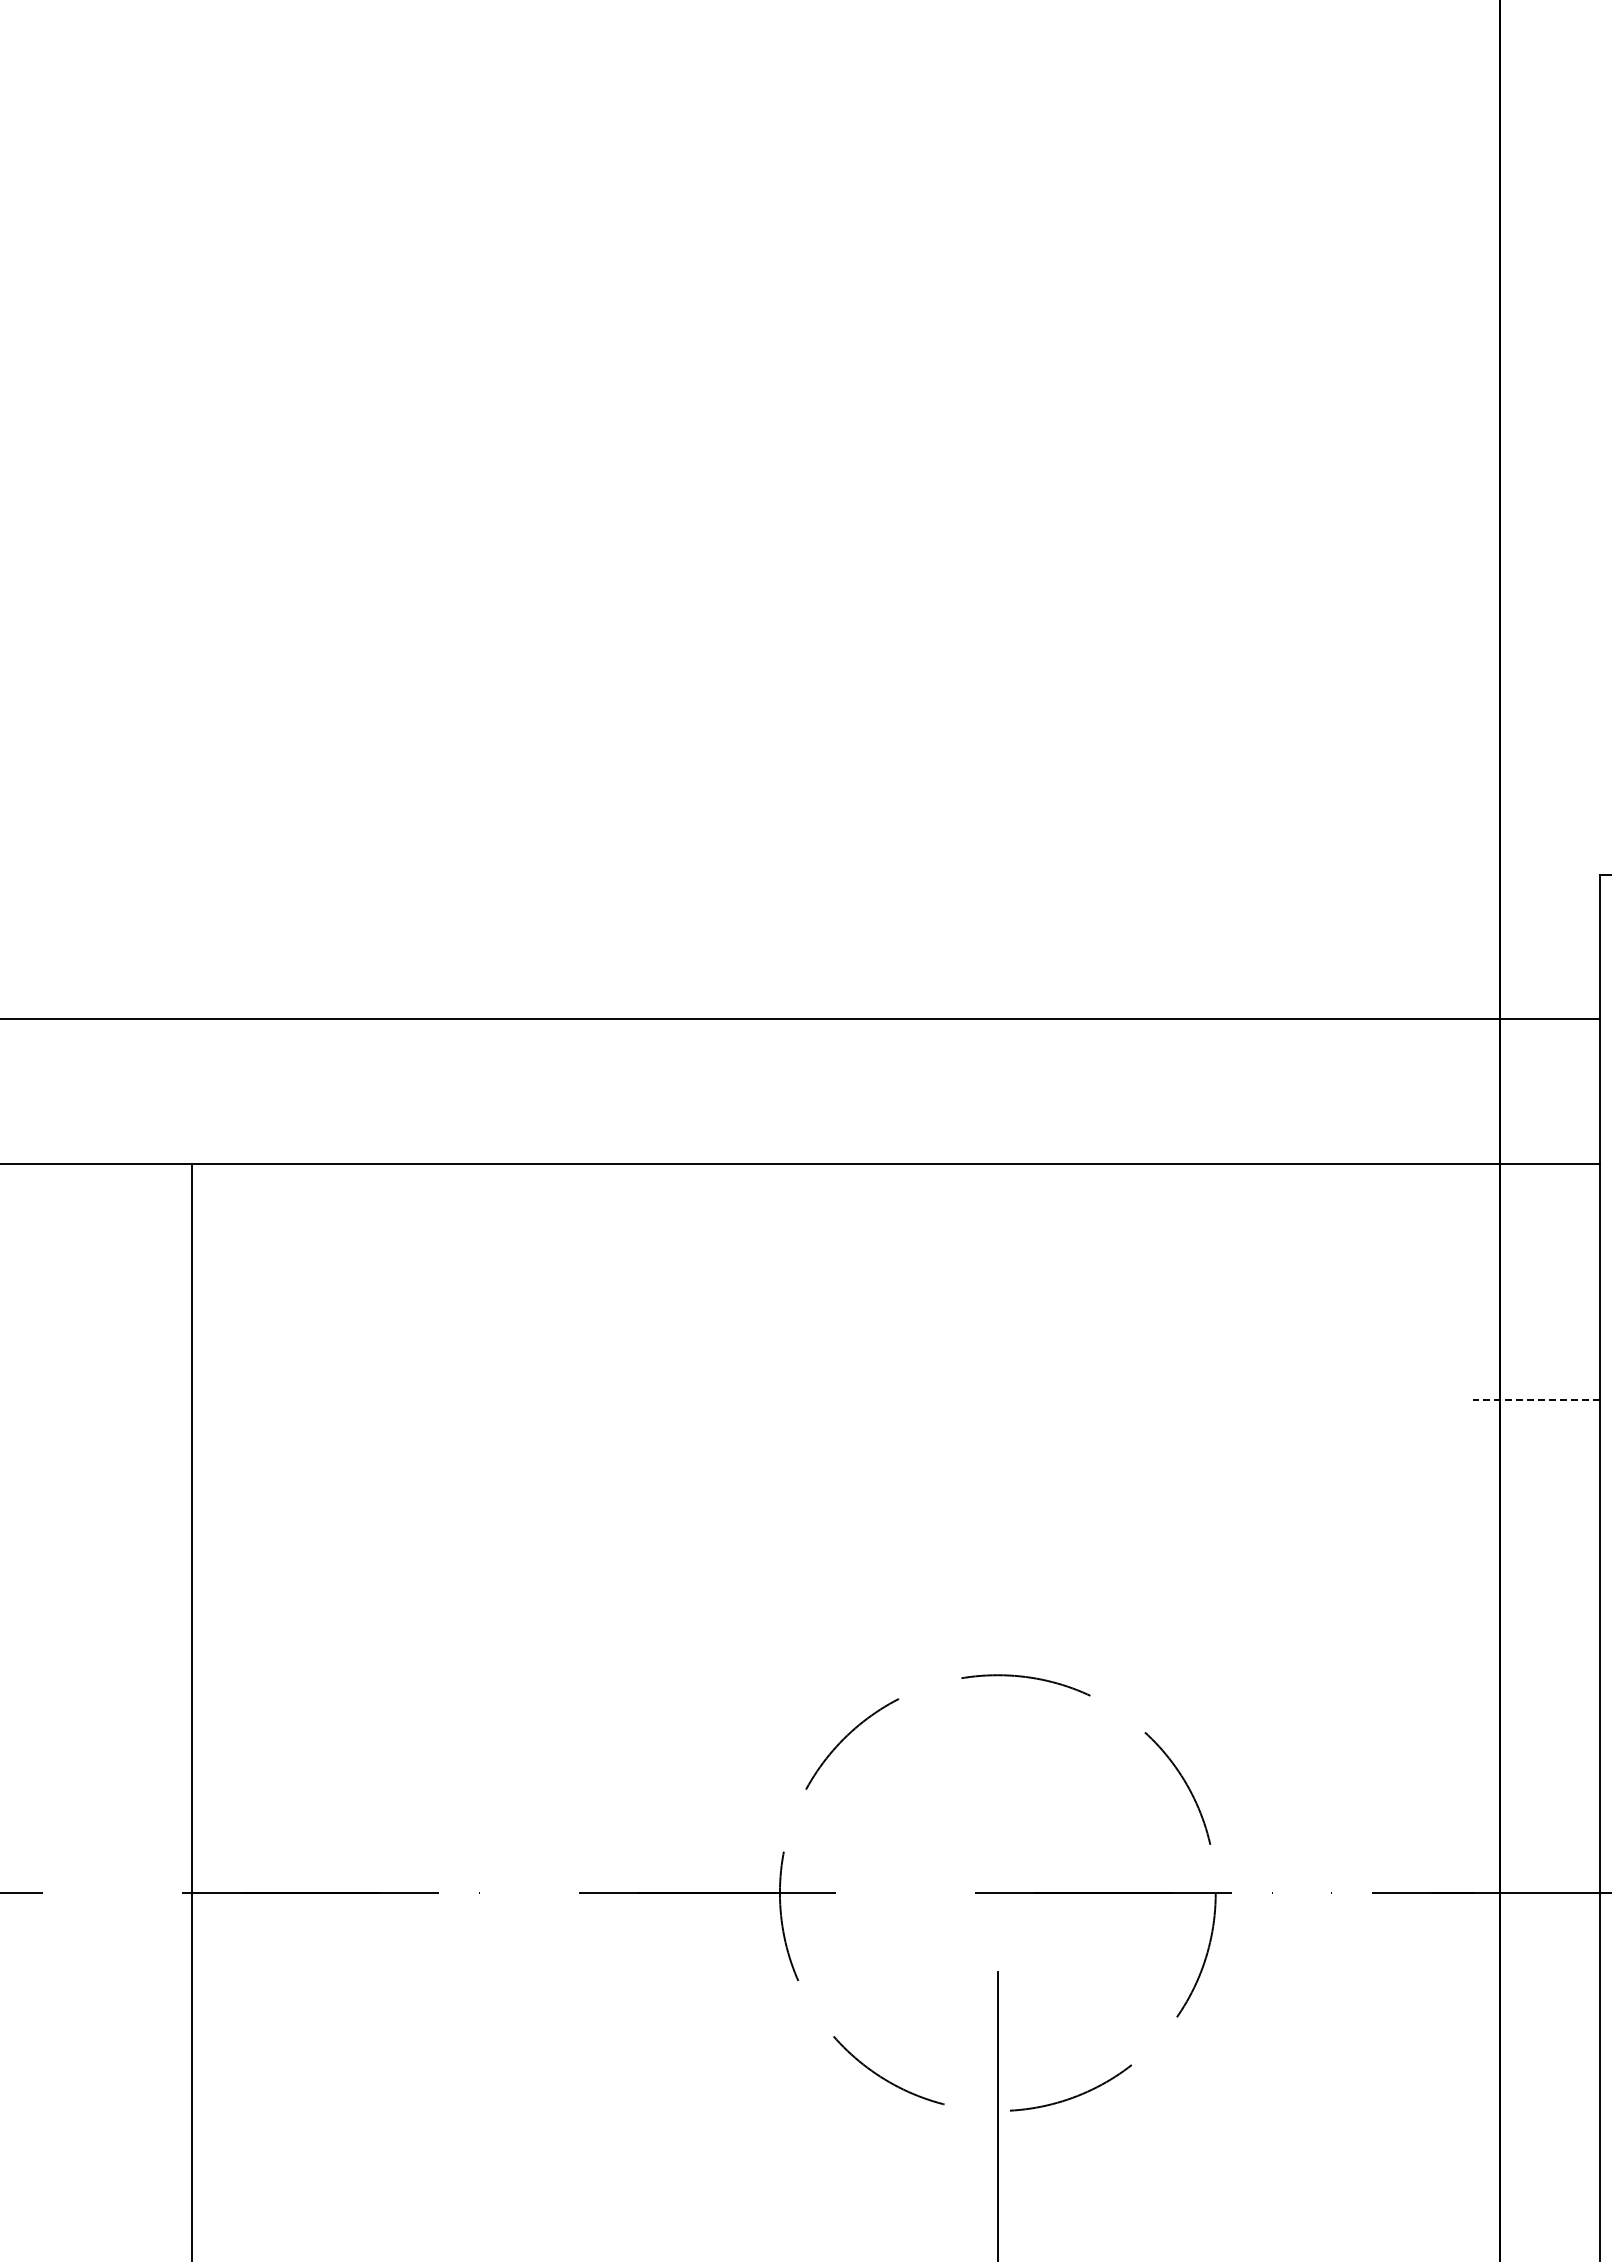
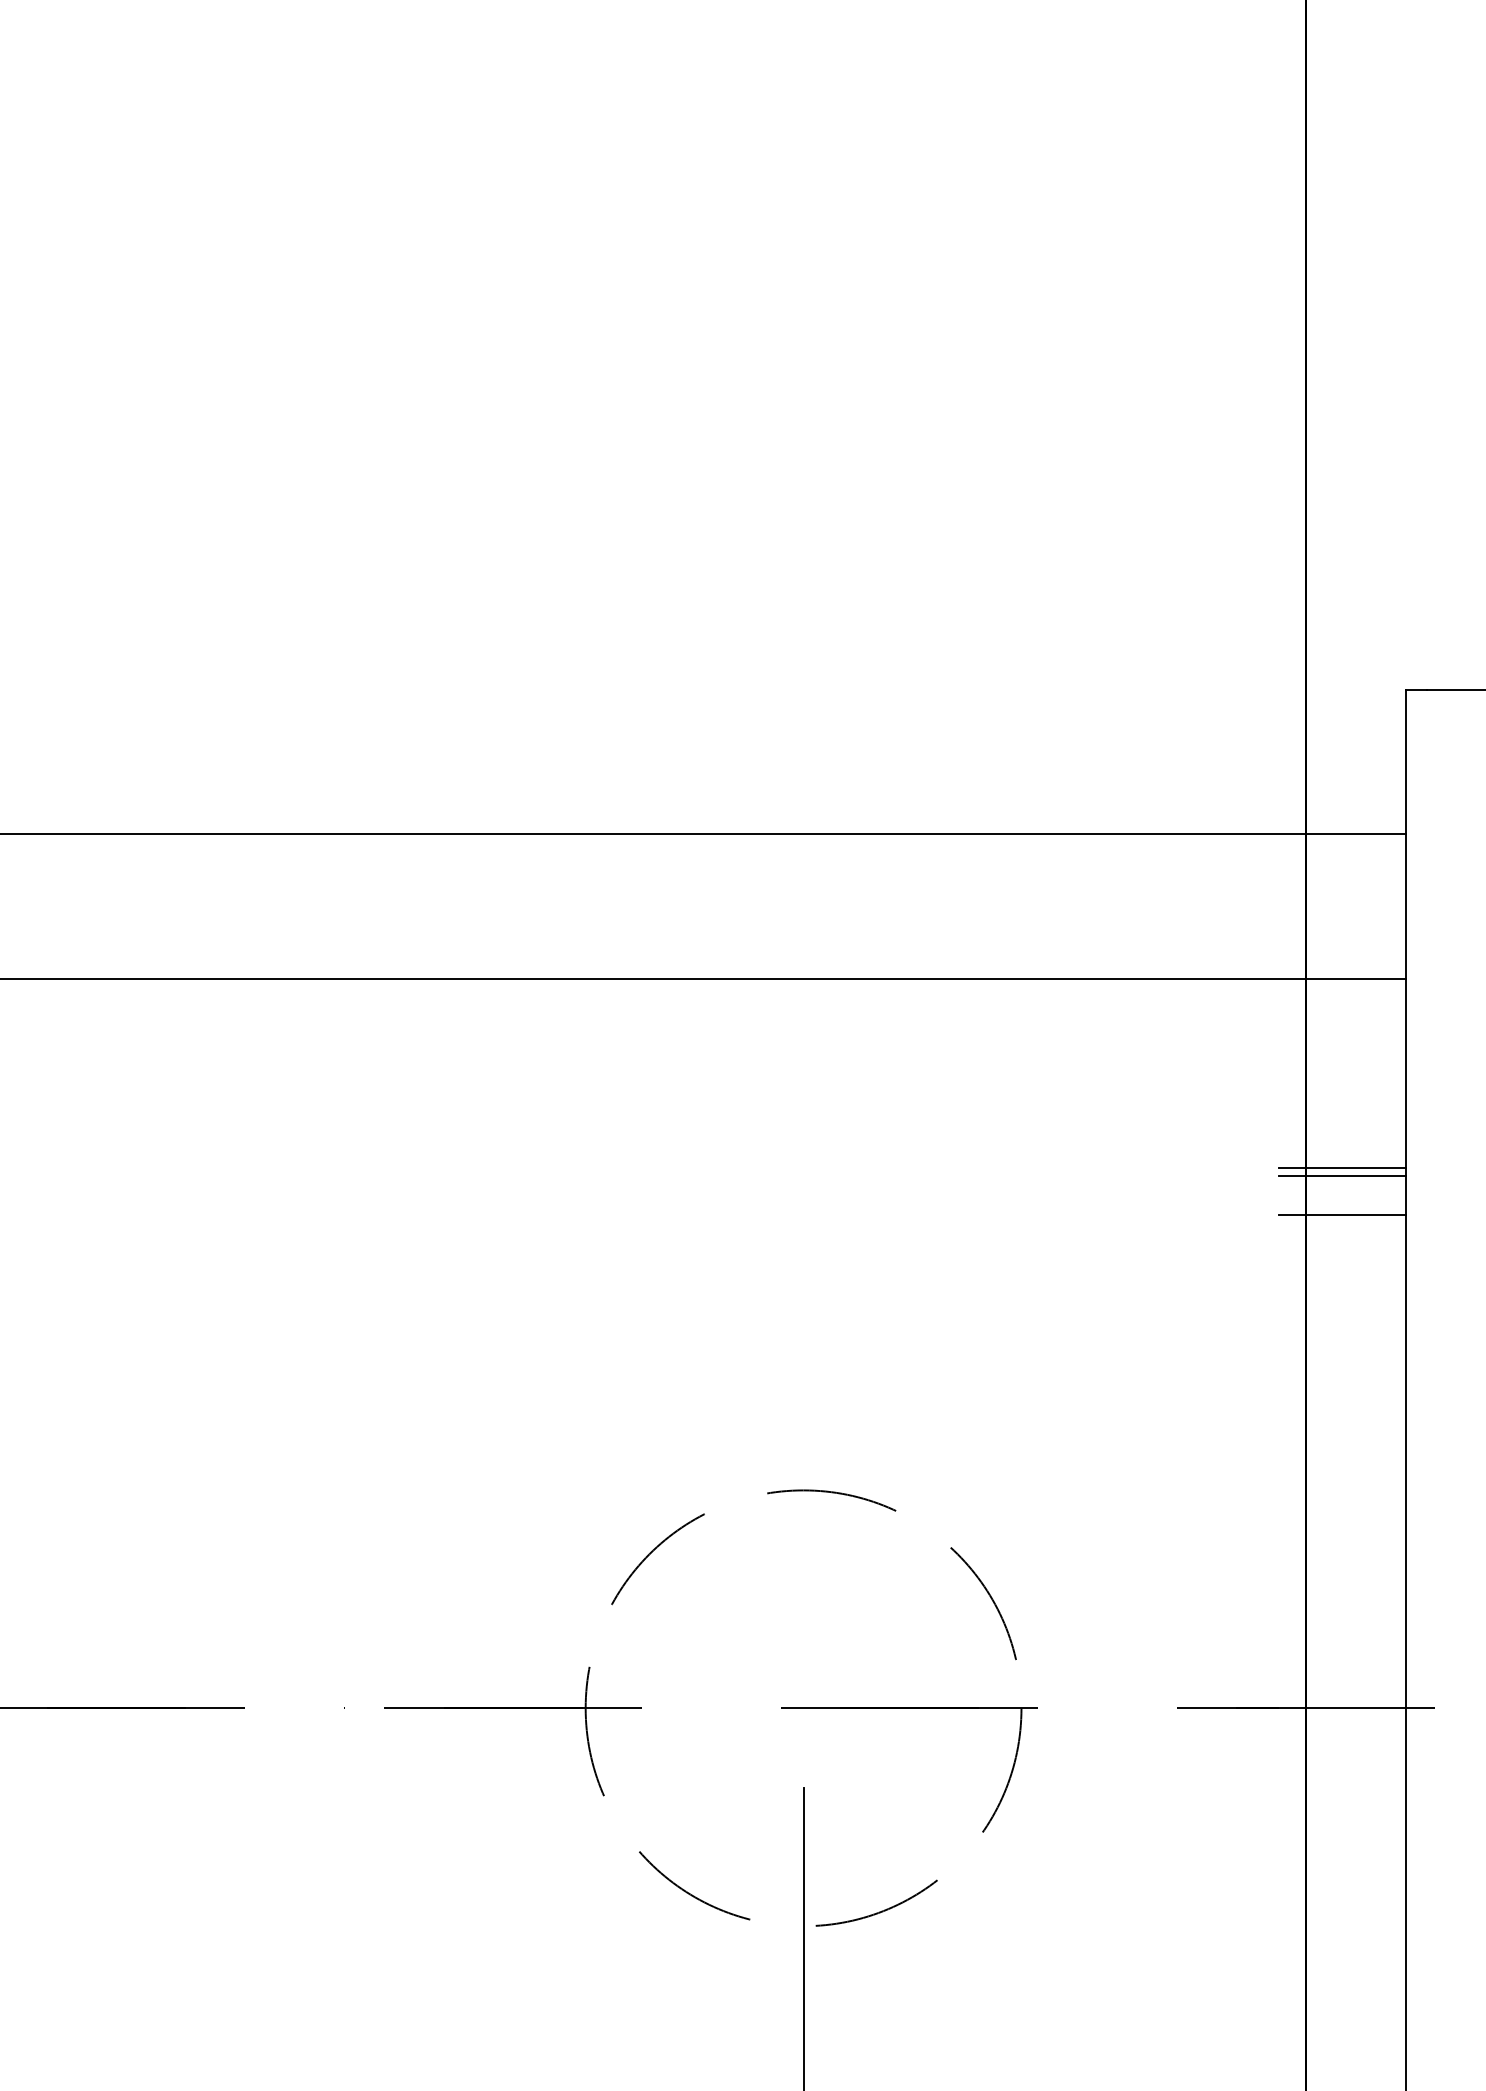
line: (1536, 1352) -> (1342, 1167), added
line: (1536, 1360) -> (1342, 1175), added
line: (1536, 1399) -> (1342, 1214), dashed -> solid

